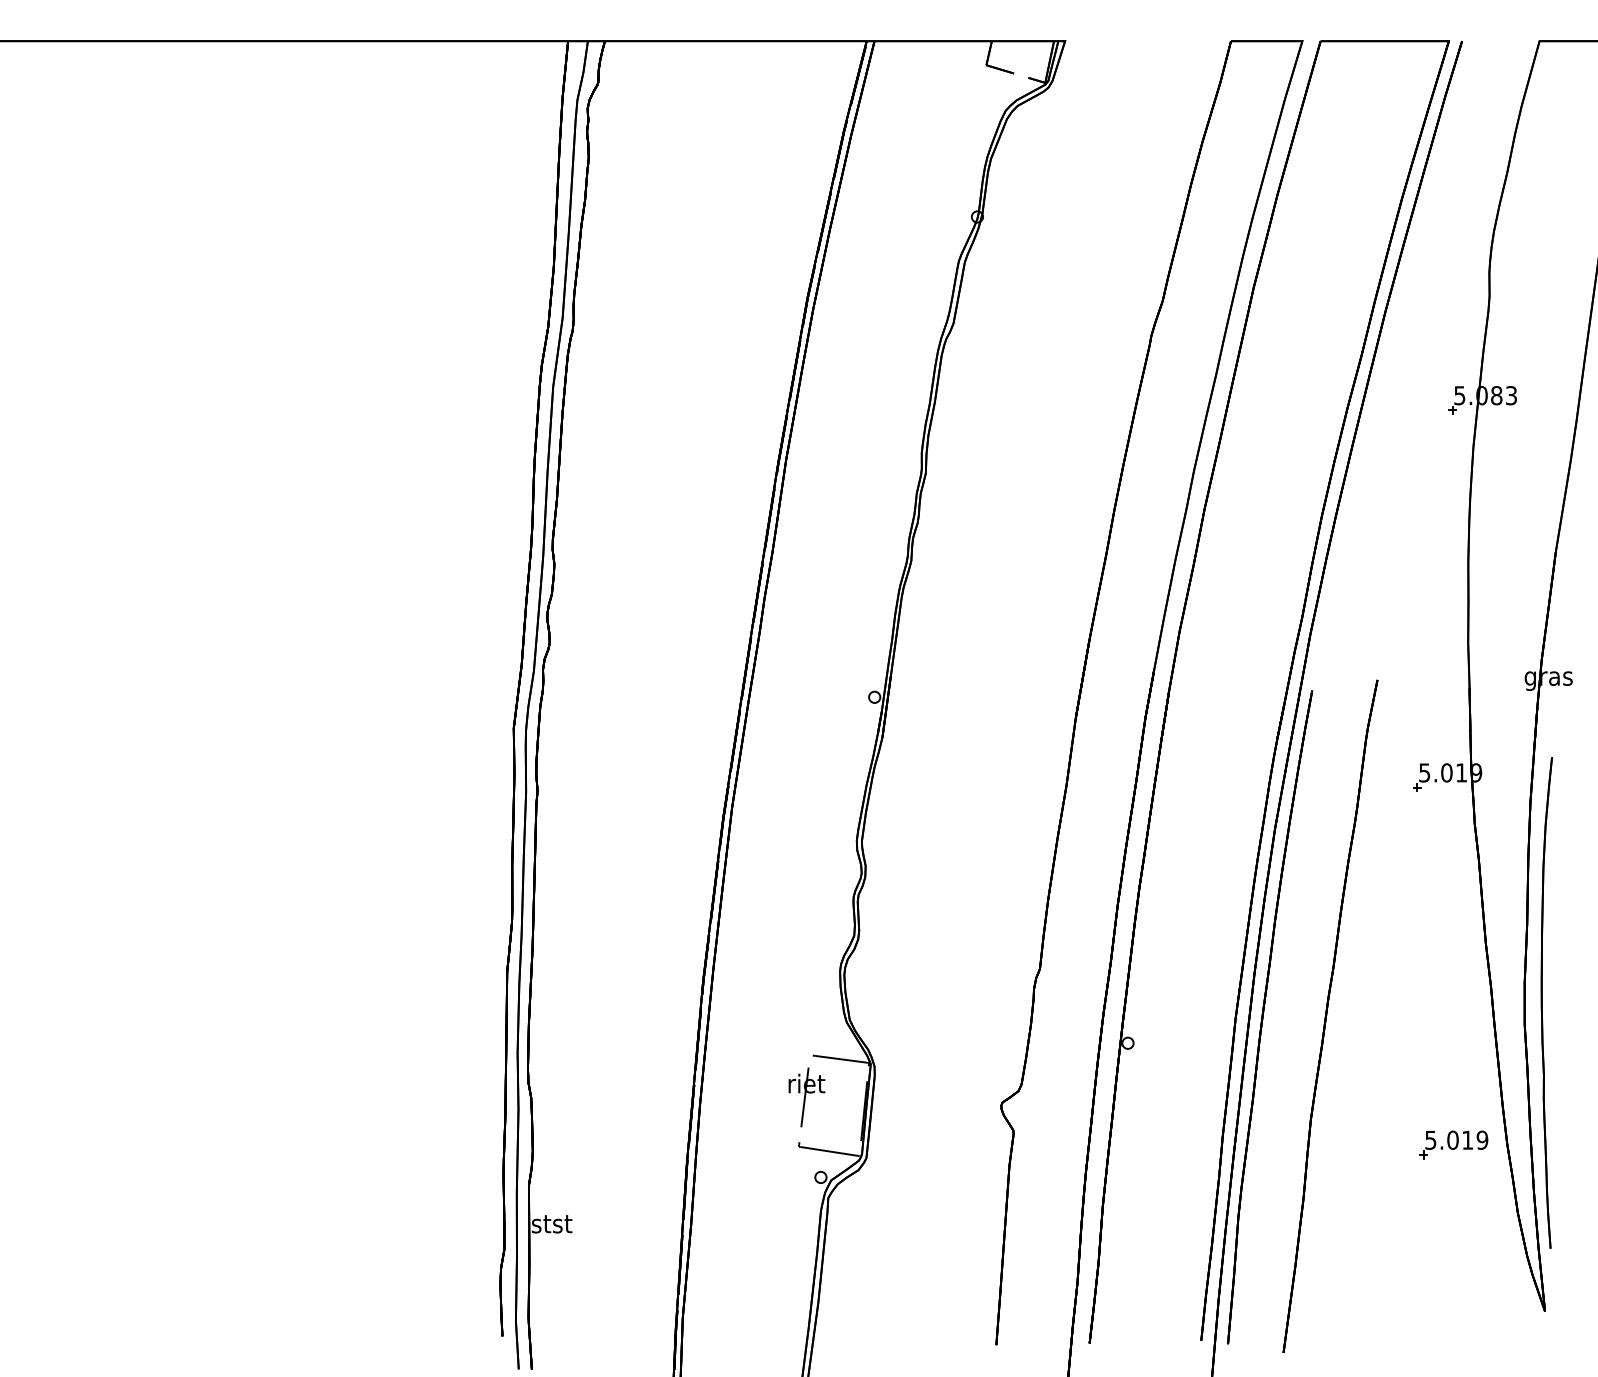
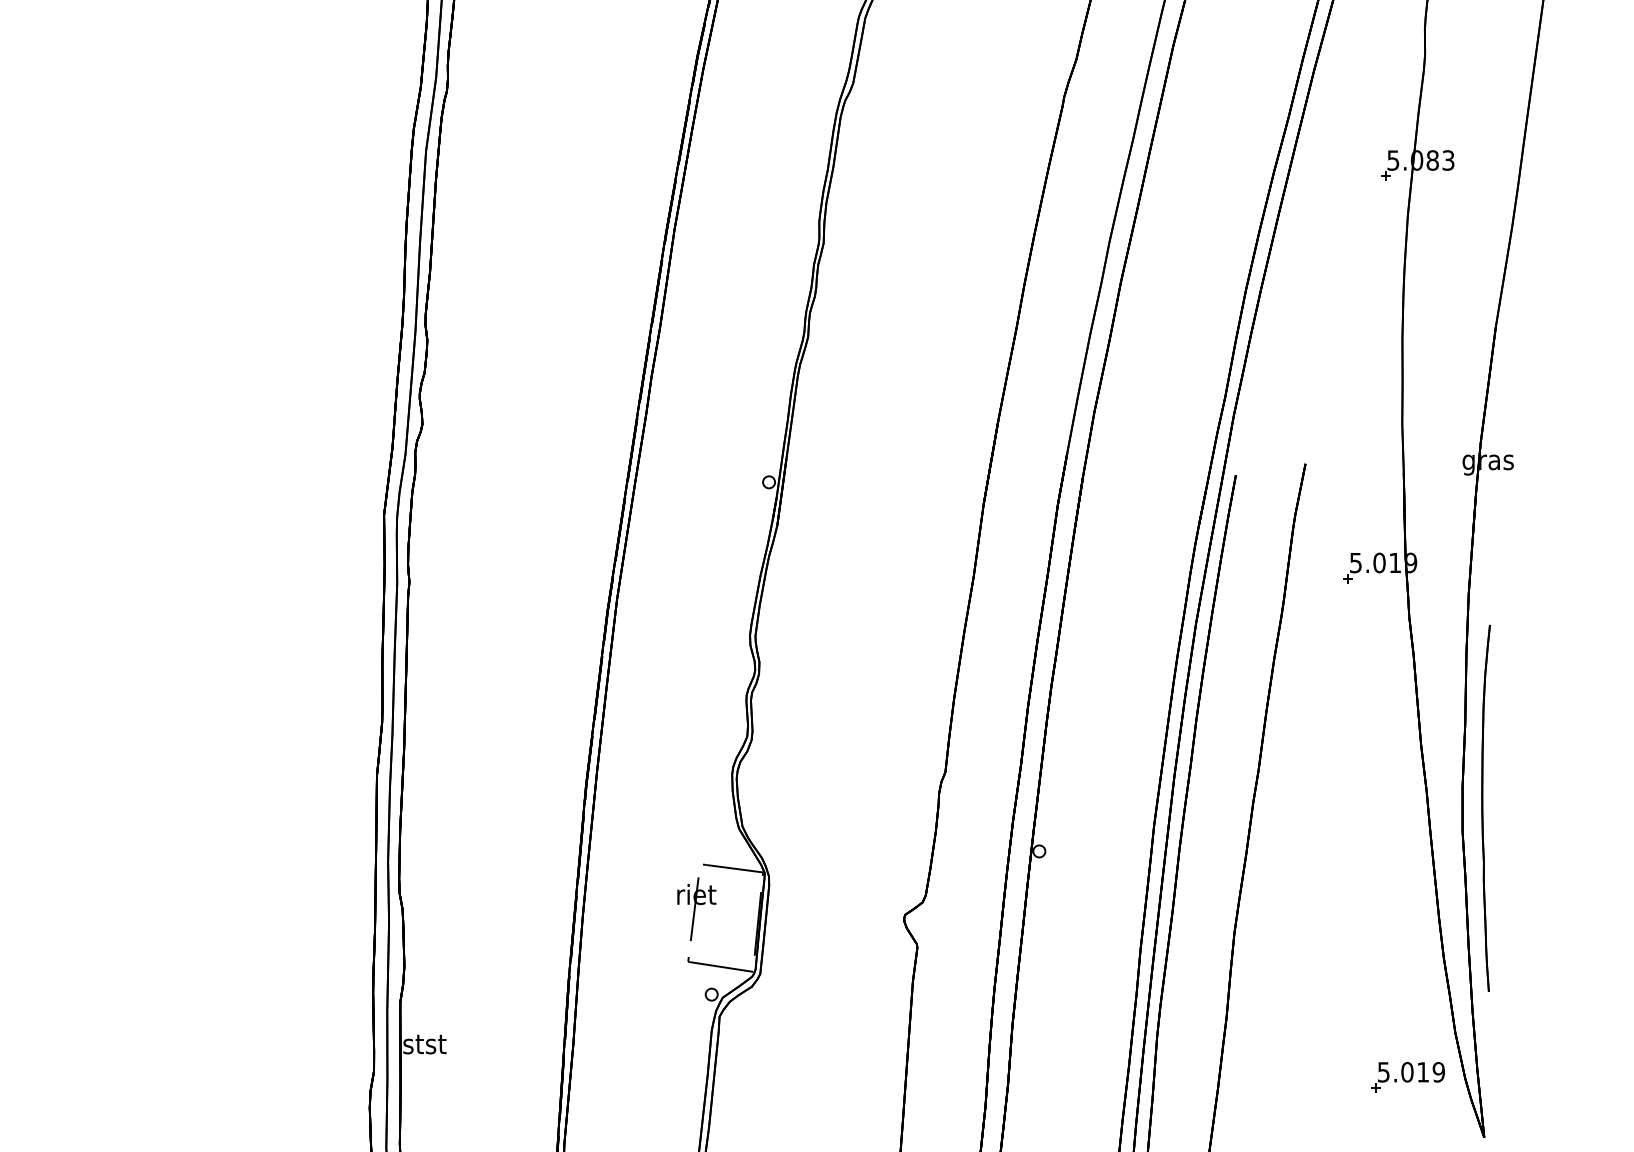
part: (1546, 1002) -> (1485, 807), size x0.7
part: (1453, 1144) -> (1407, 1076), moved

